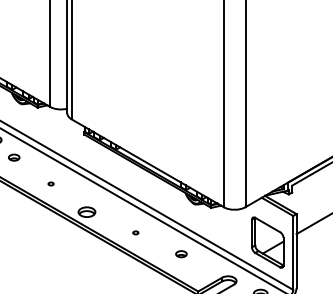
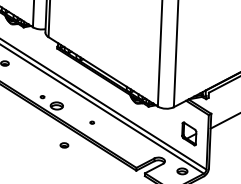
part: (50, 183) -> (42, 96), moved
part: (267, 242) -> (189, 133), size x0.6
part: (181, 254) -> (64, 145), moved

